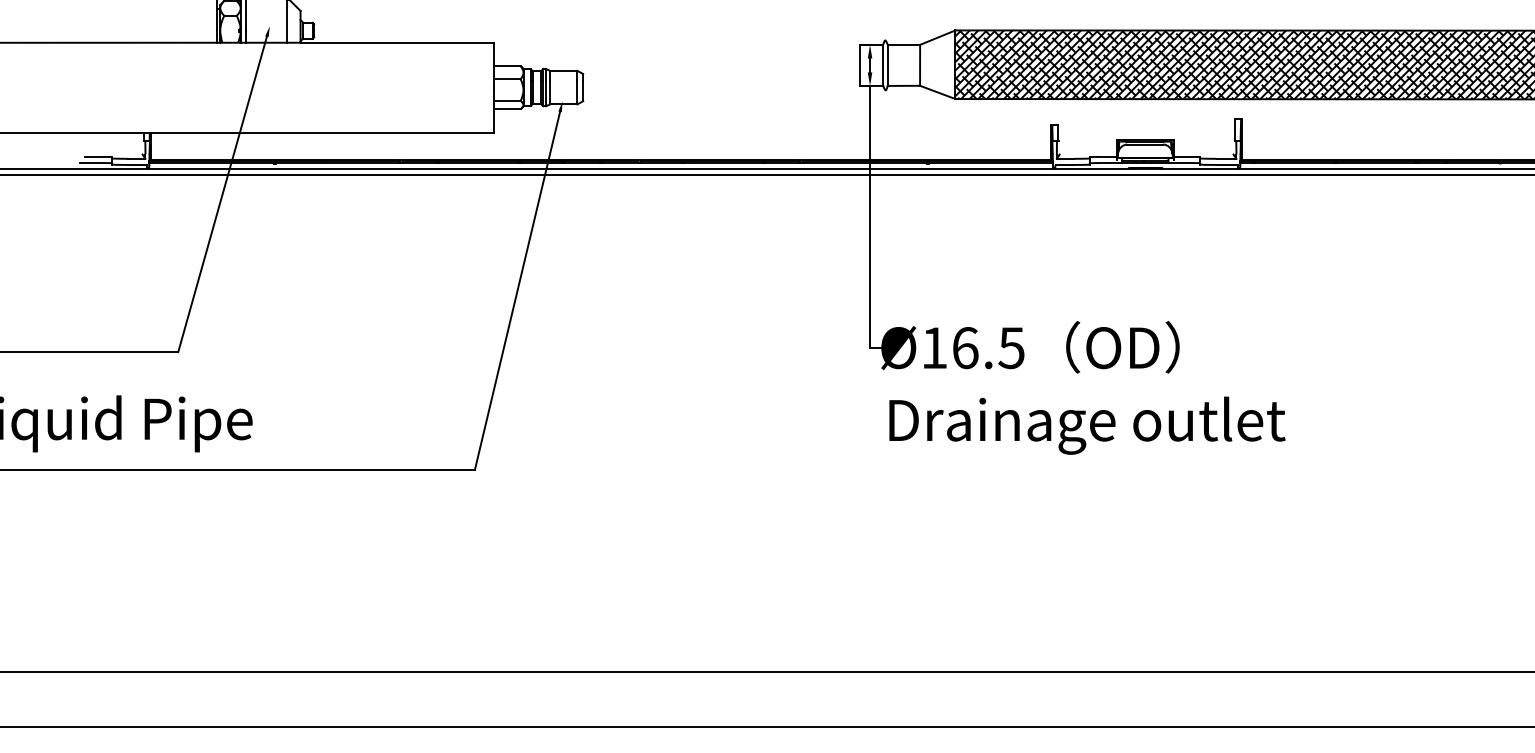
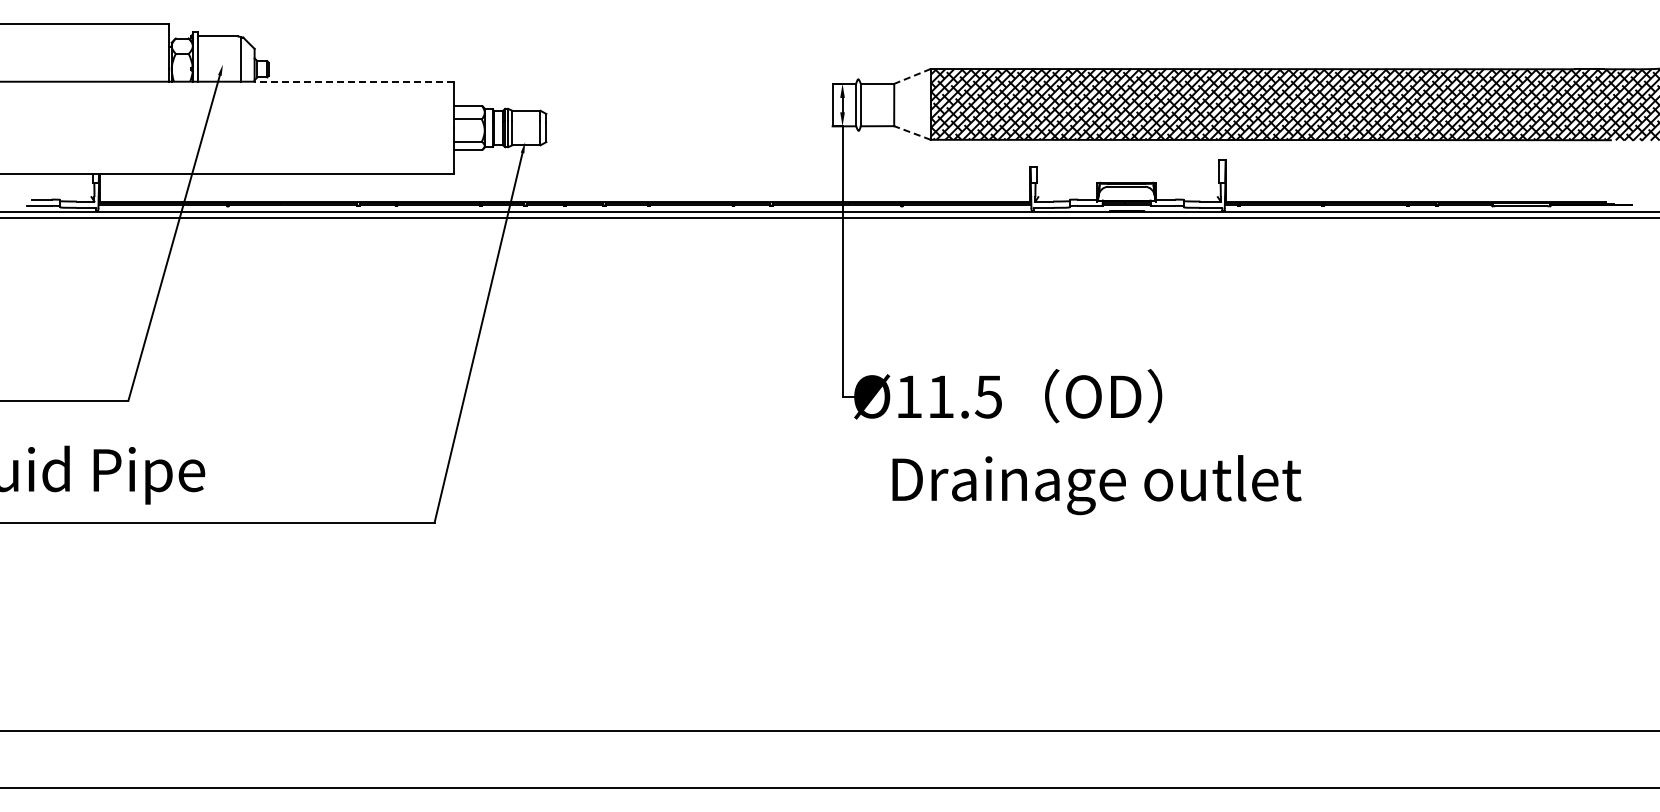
line: (937, 37) -> (912, 76), solid -> dashed
line: (397, 42) -> (354, 81), solid -> dashed
line: (937, 91) -> (912, 132), solid -> dashed
text: (965, 347) -> (941, 396), Ø16.5 -> Ø11.5
text: (1086, 426) -> (1096, 485), moved

